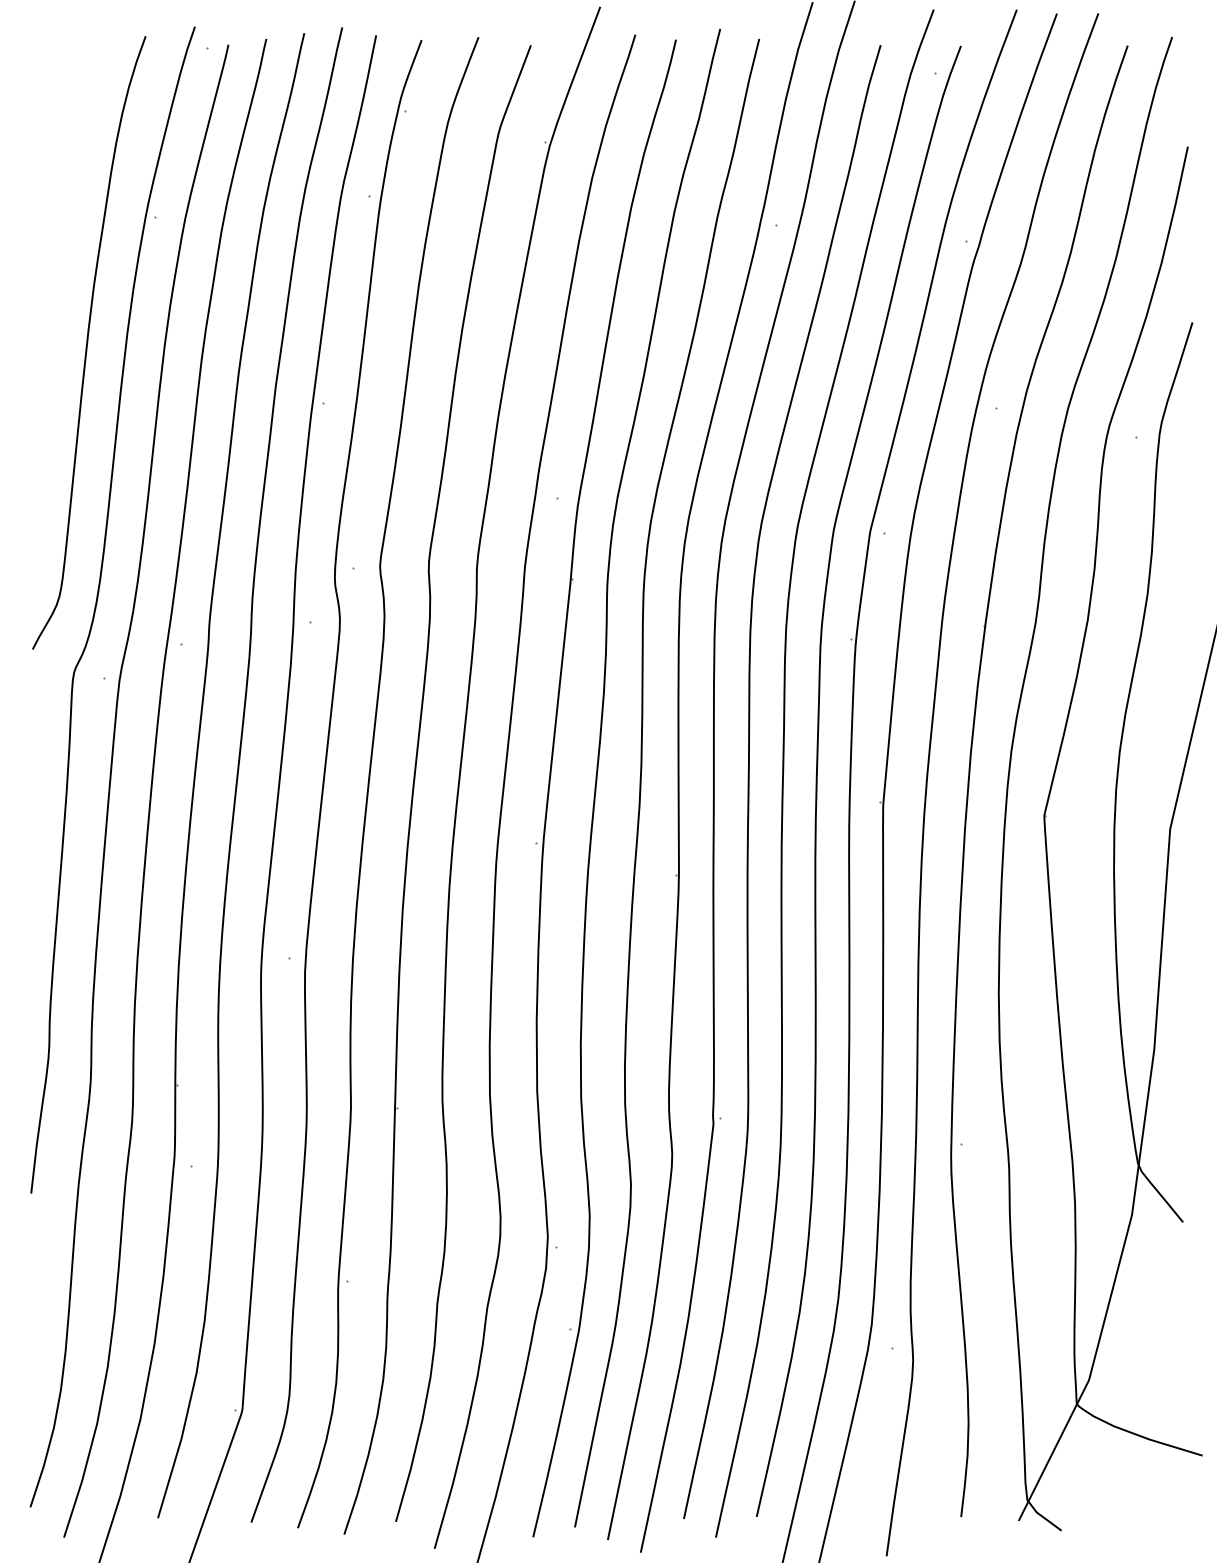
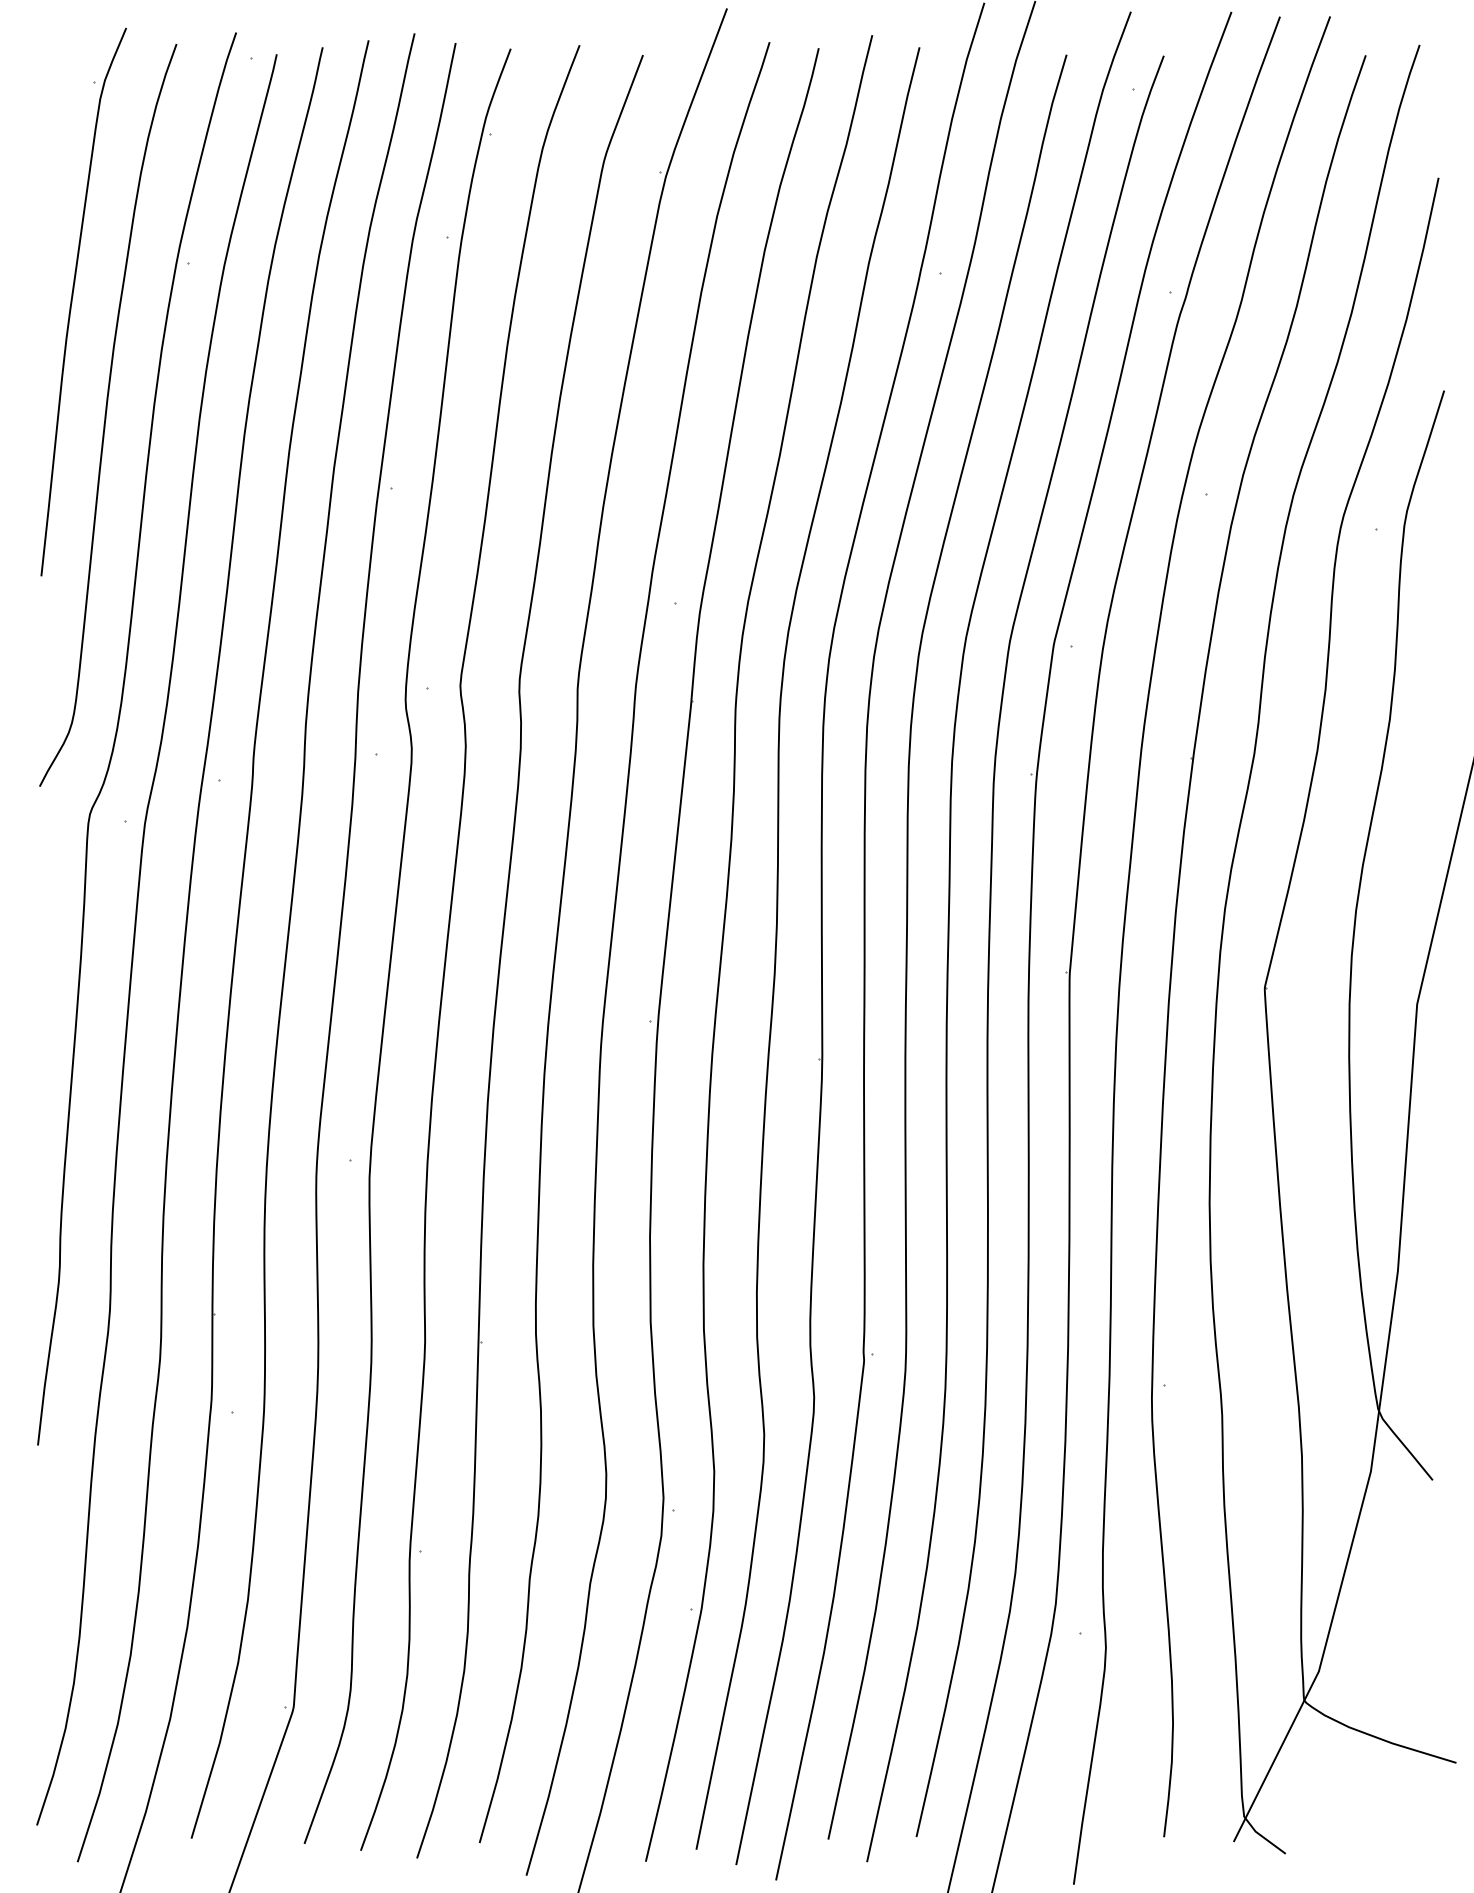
part: (59, 248) -> (72, 301), added

